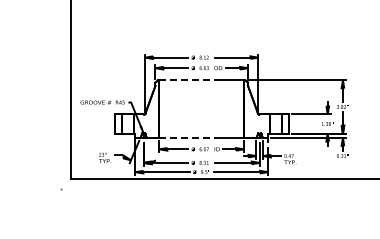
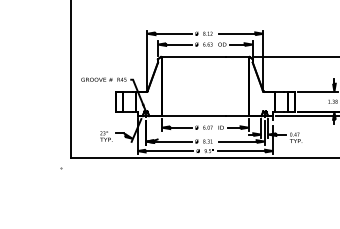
line: (191, 80) -> (194, 57), dashed -> solid
line: (191, 137) -> (194, 115), dashed -> solid

